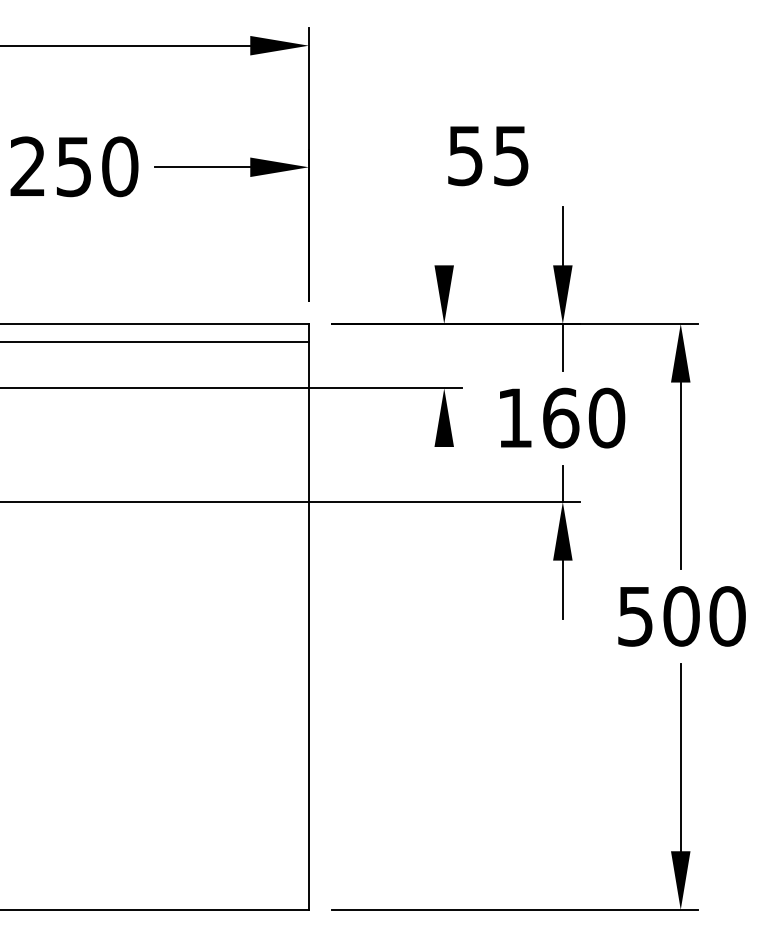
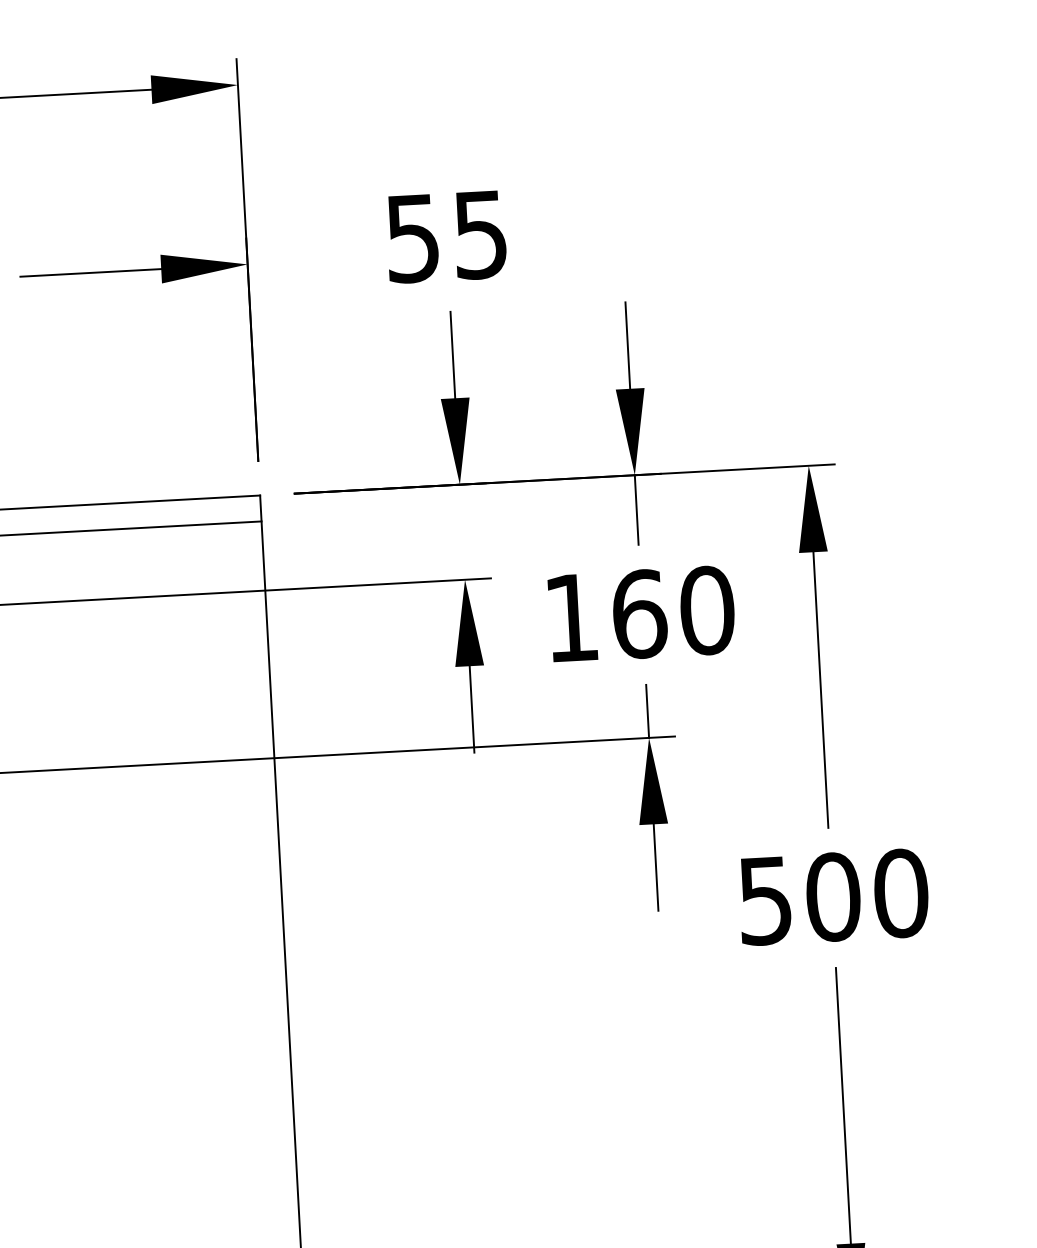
text: (488, 156) -> (446, 237), moved
line: (444, 235) -> (453, 354), added
line: (444, 476) -> (472, 709), added

